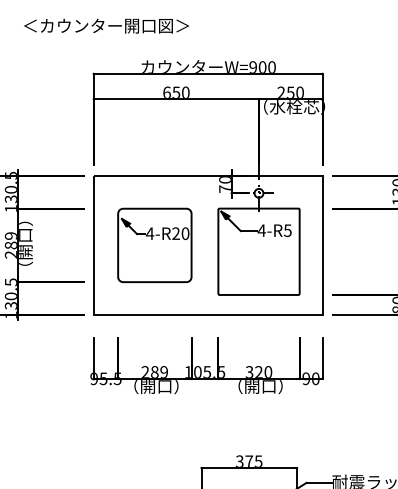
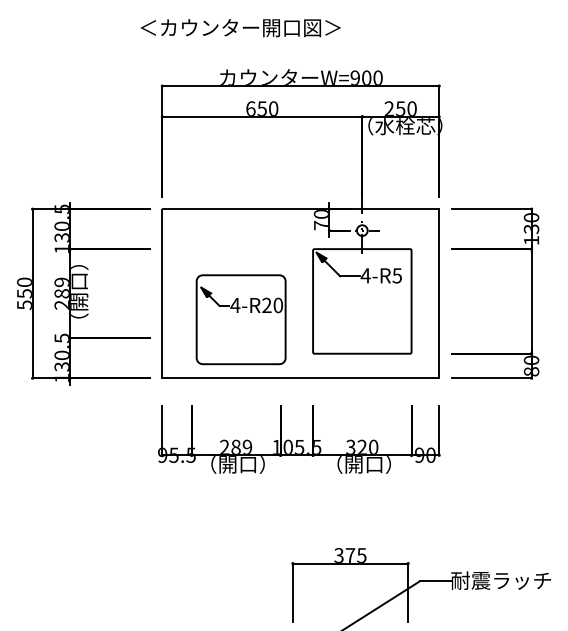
text: (106, 26) -> (240, 28), moved
part: (154, 245) -> (240, 319), moved

